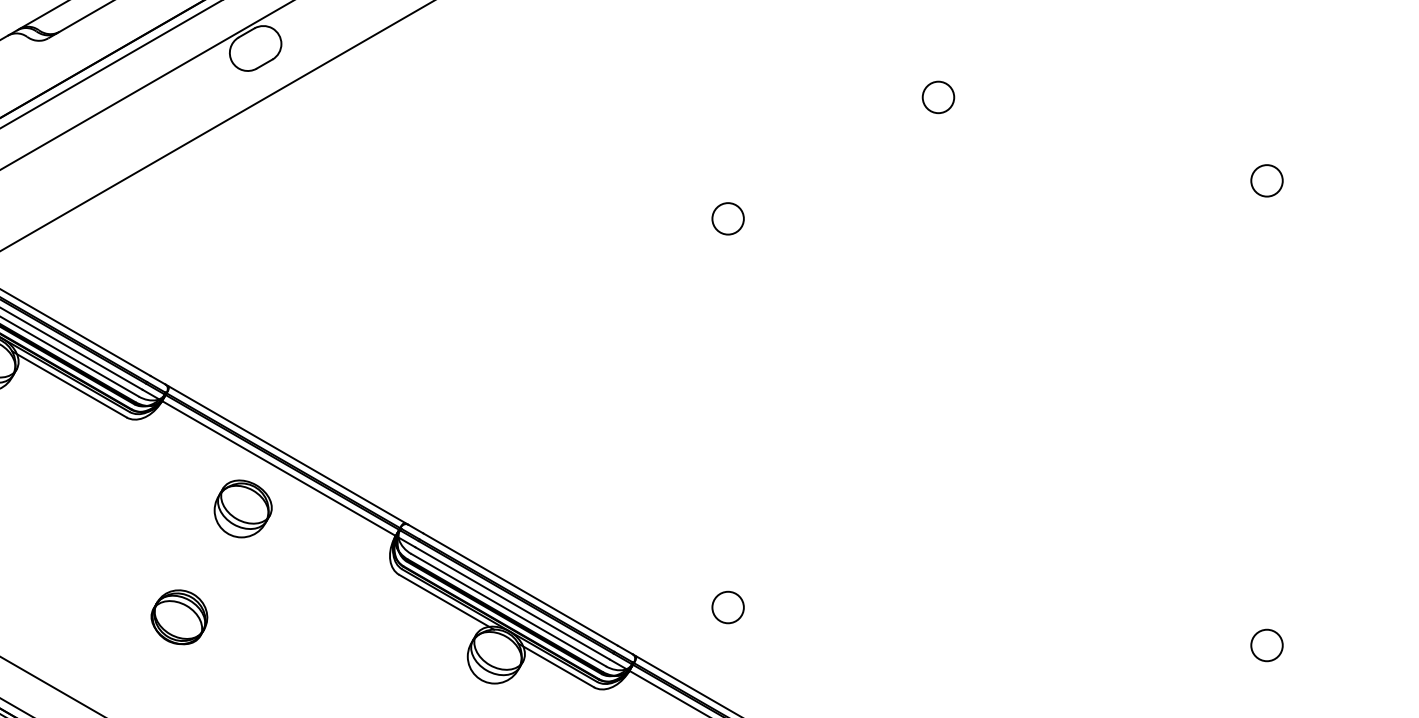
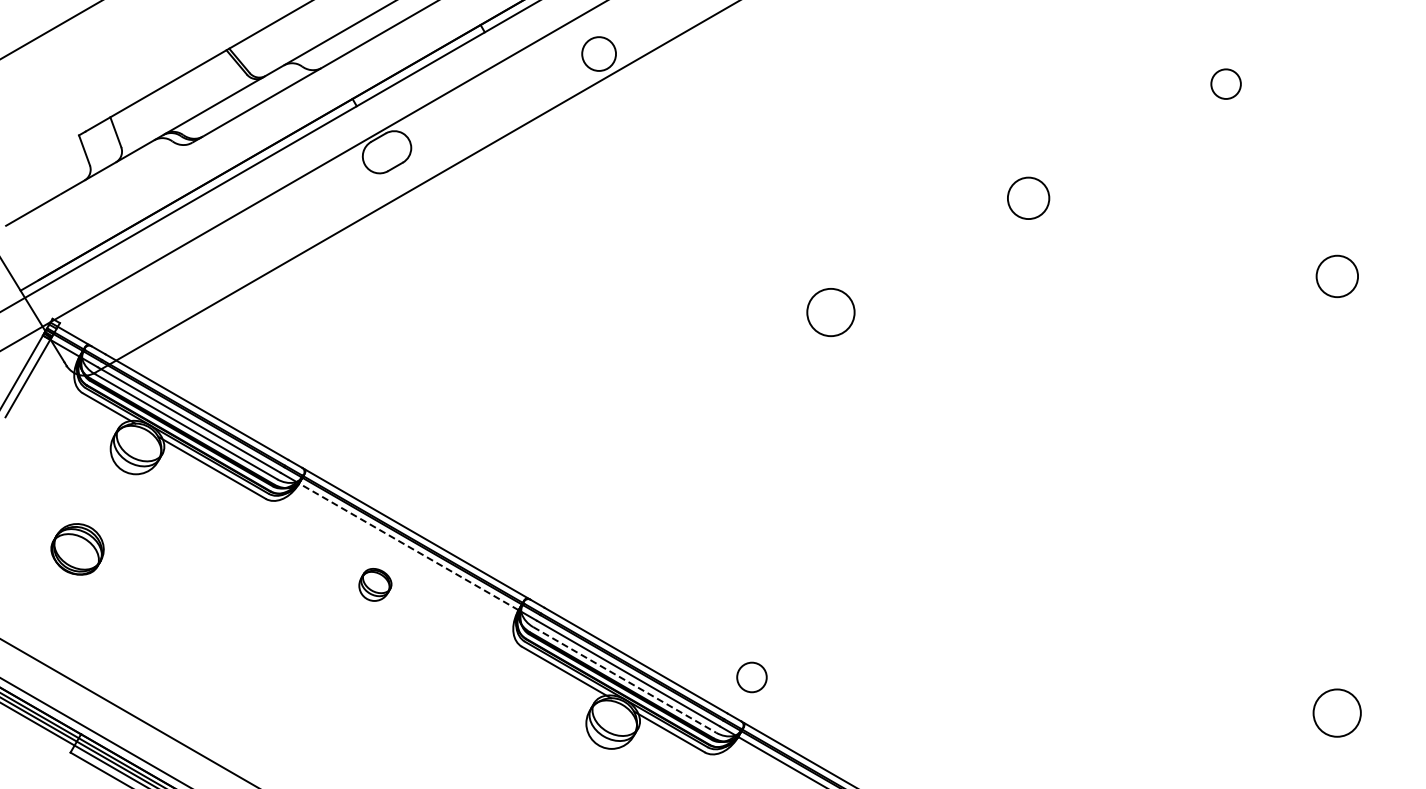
circle: (938, 96) -> (1028, 197), size x1.4
circle: (1266, 180) -> (1336, 276), size x1.4
circle: (727, 217) -> (830, 311), size x1.6
line: (278, 468) -> (408, 546), solid -> dashed
part: (243, 508) -> (375, 584), size x0.6
circle: (727, 607) -> (751, 677), moved
line: (508, 609) -> (624, 679), solid -> dashed
part: (179, 617) -> (315, 686), removed
circle: (1267, 644) -> (1337, 712), size x1.6

